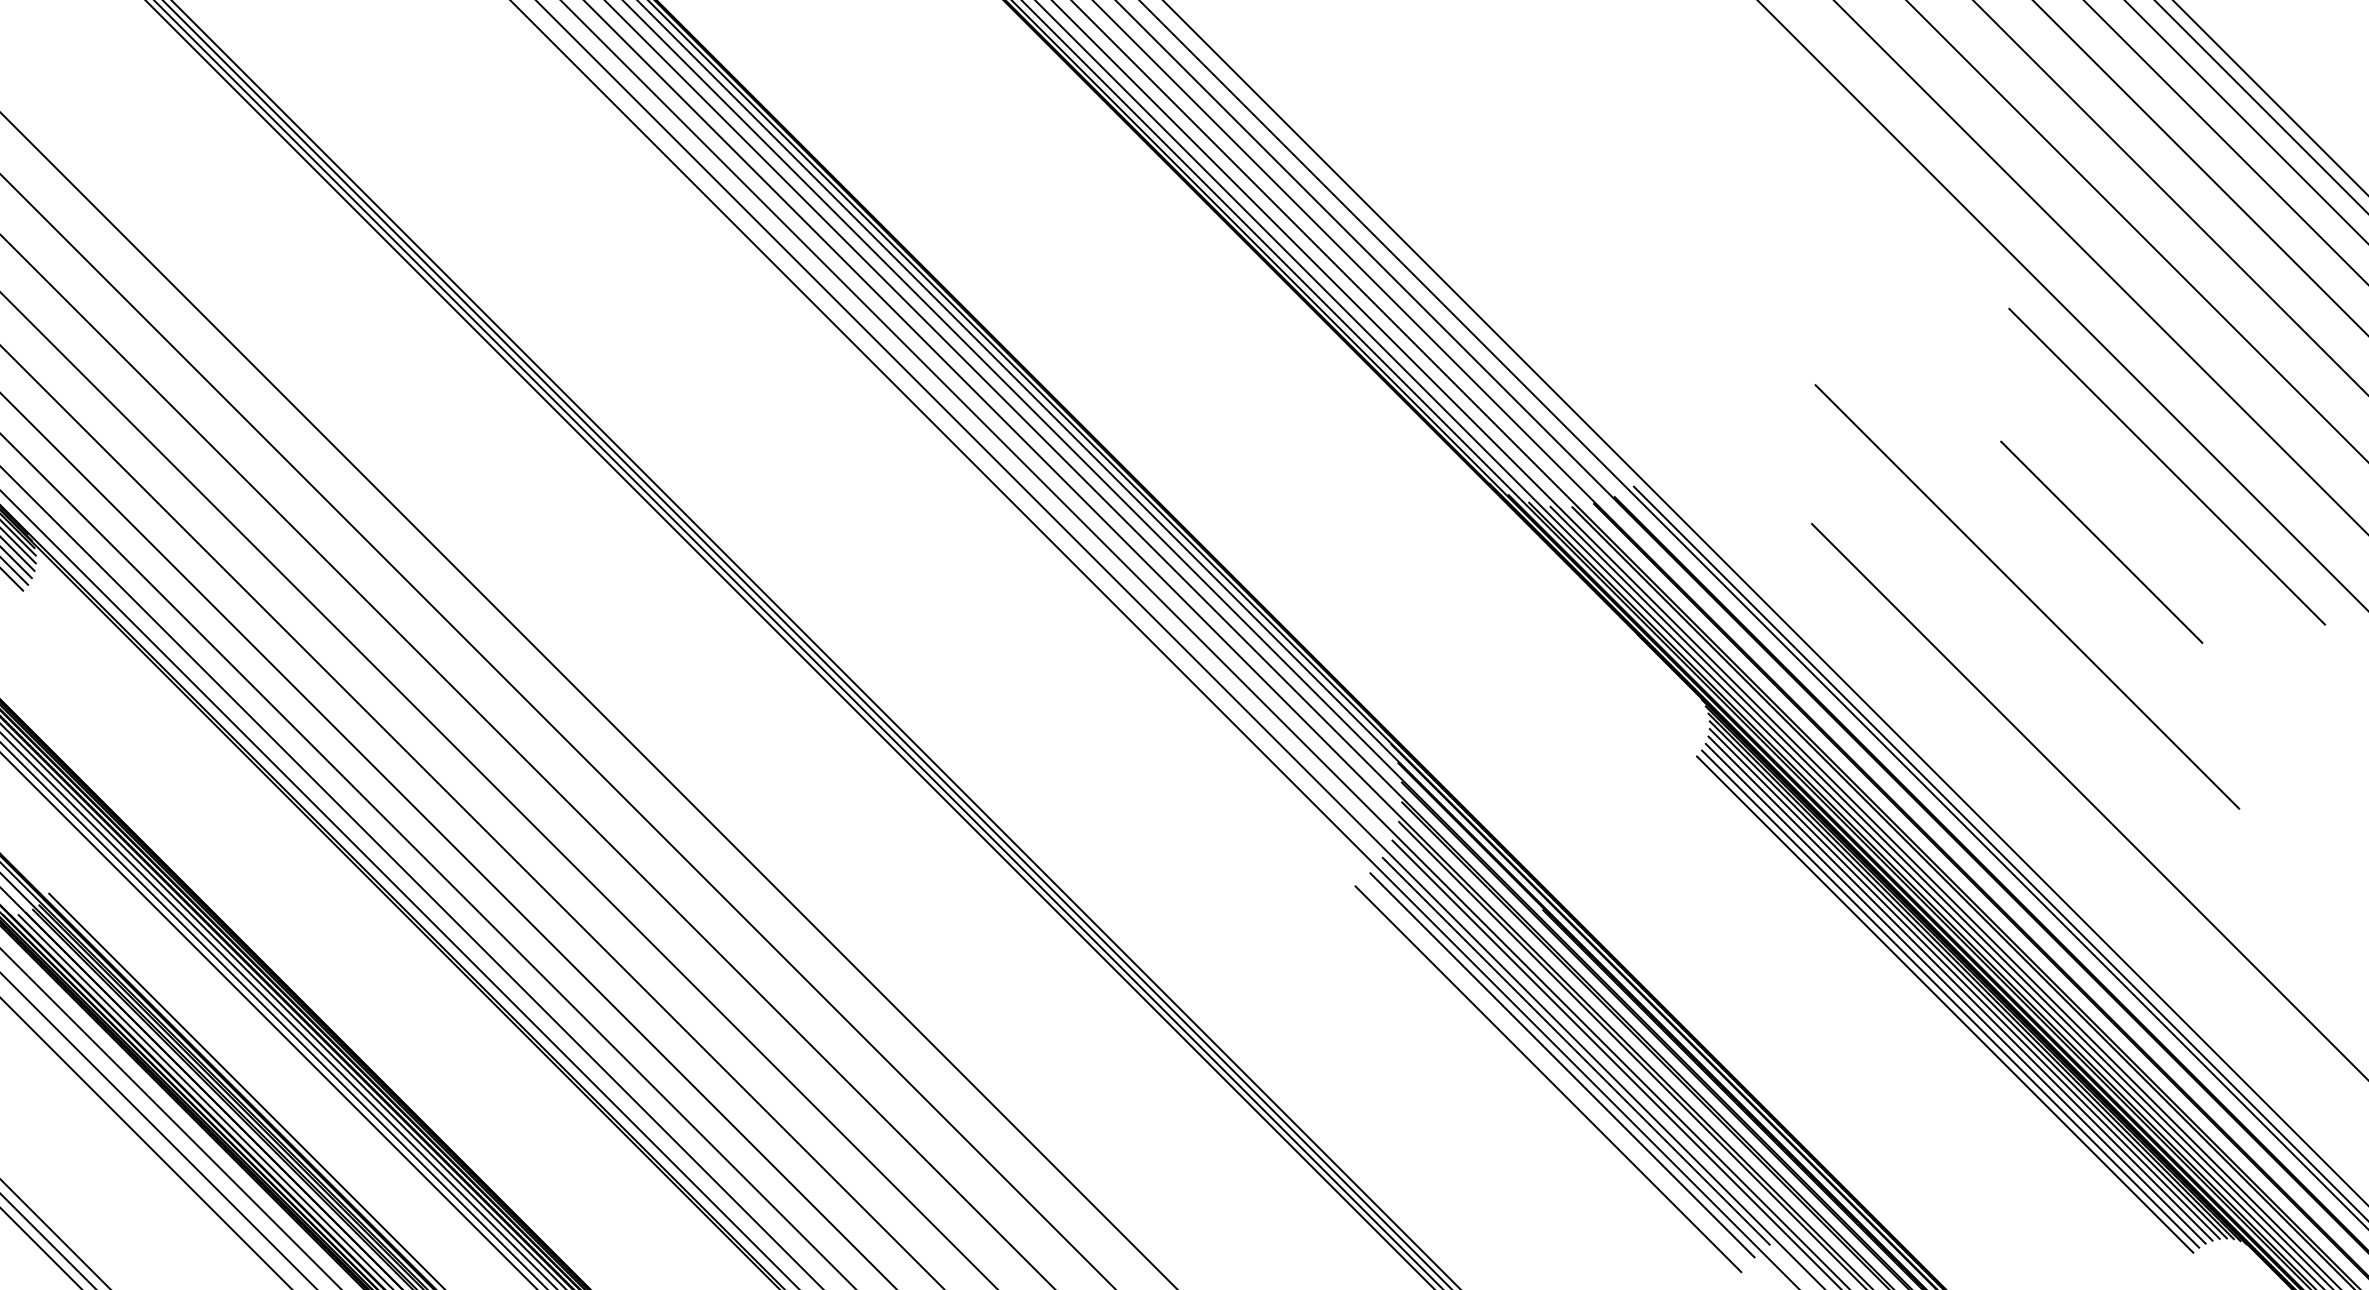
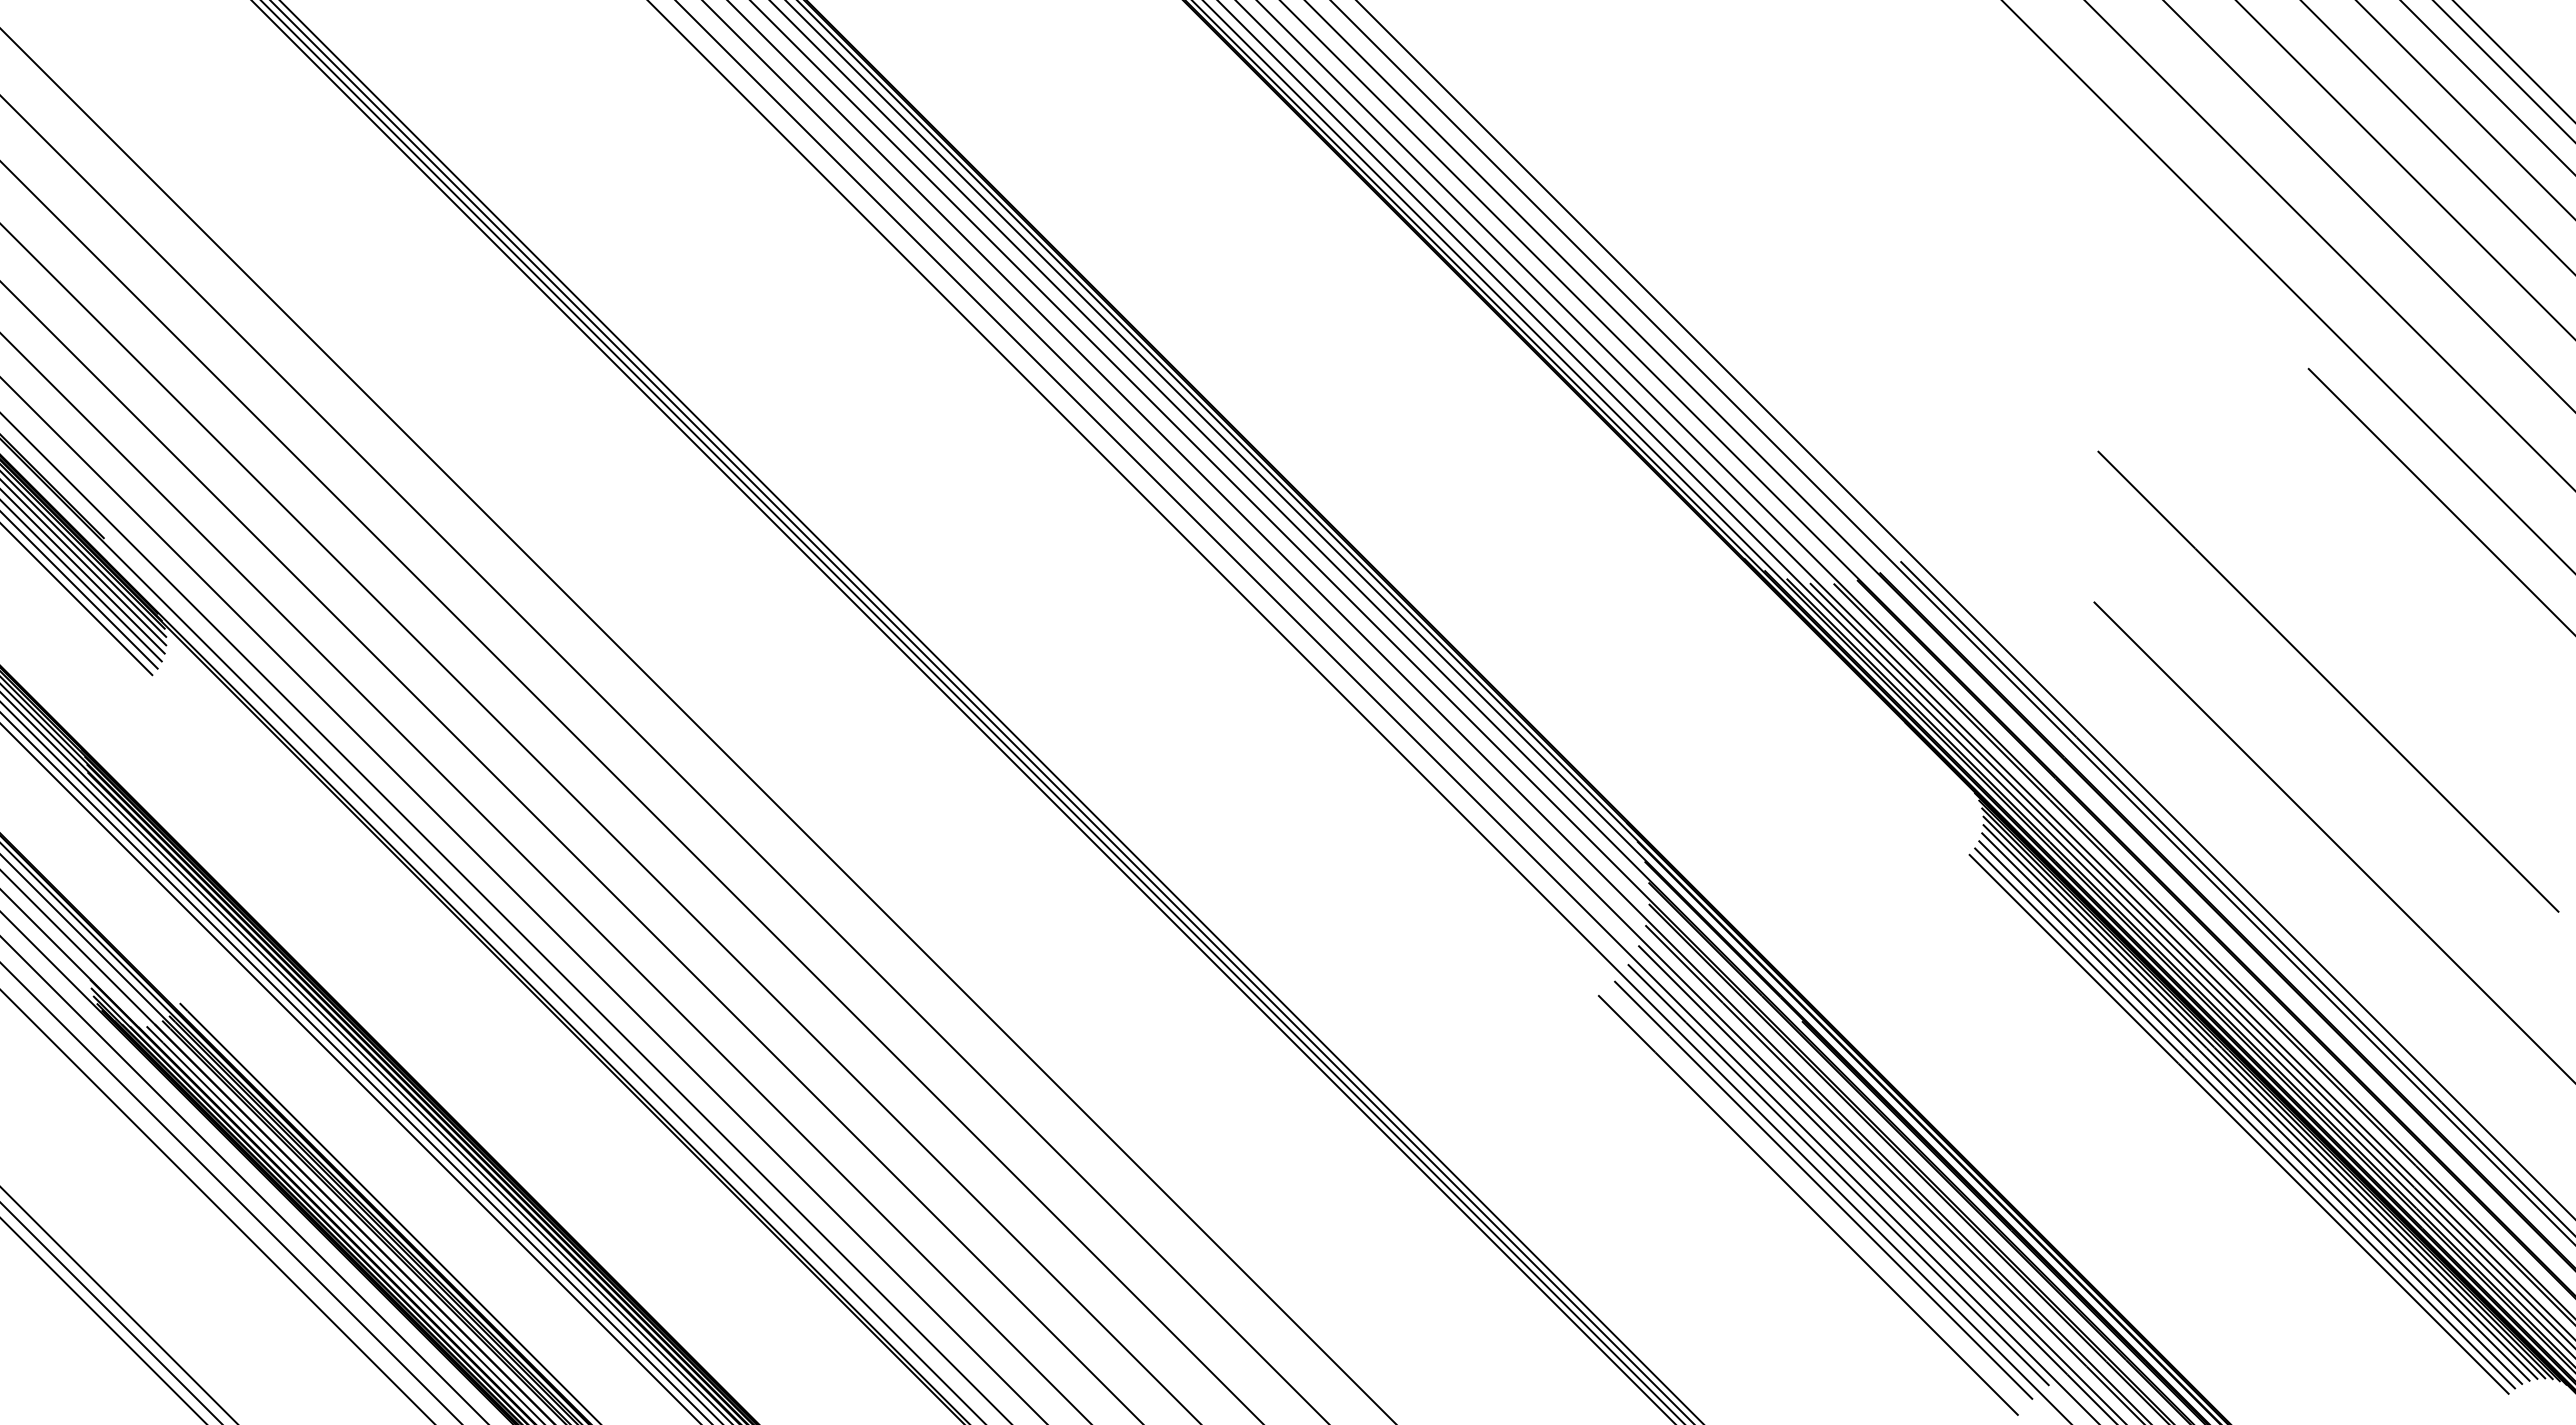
line: (2102, 542) -> (2409, 622), removed

